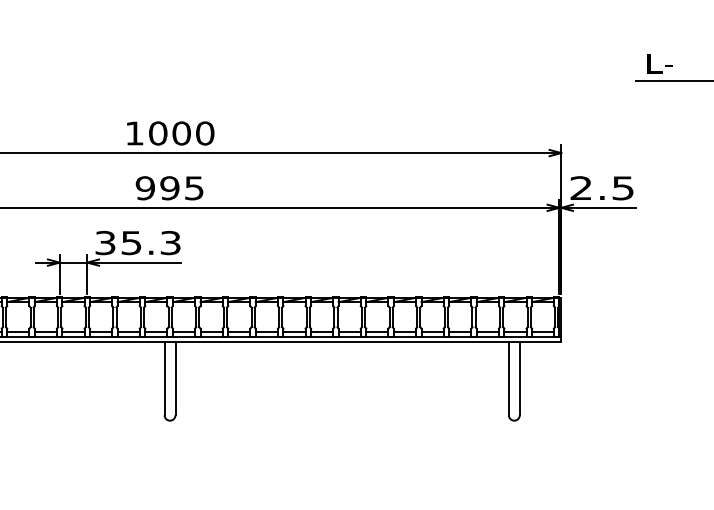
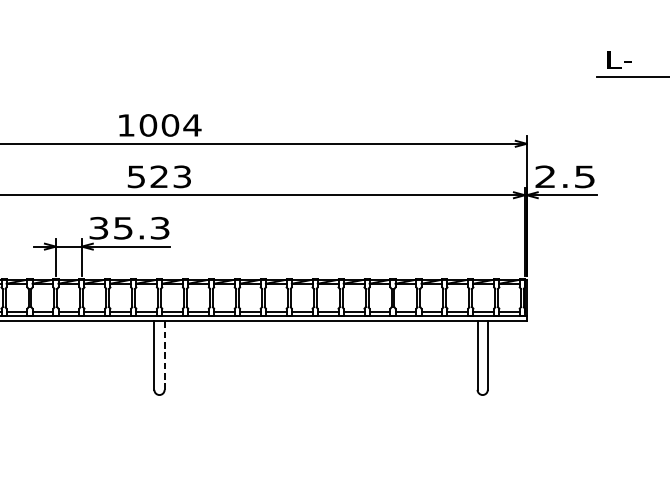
text: (204, 133) -> (191, 125), 1000 -> 1004
text: (169, 188) -> (158, 177), 995 -> 523
line: (175, 378) -> (164, 355), solid -> dashed

